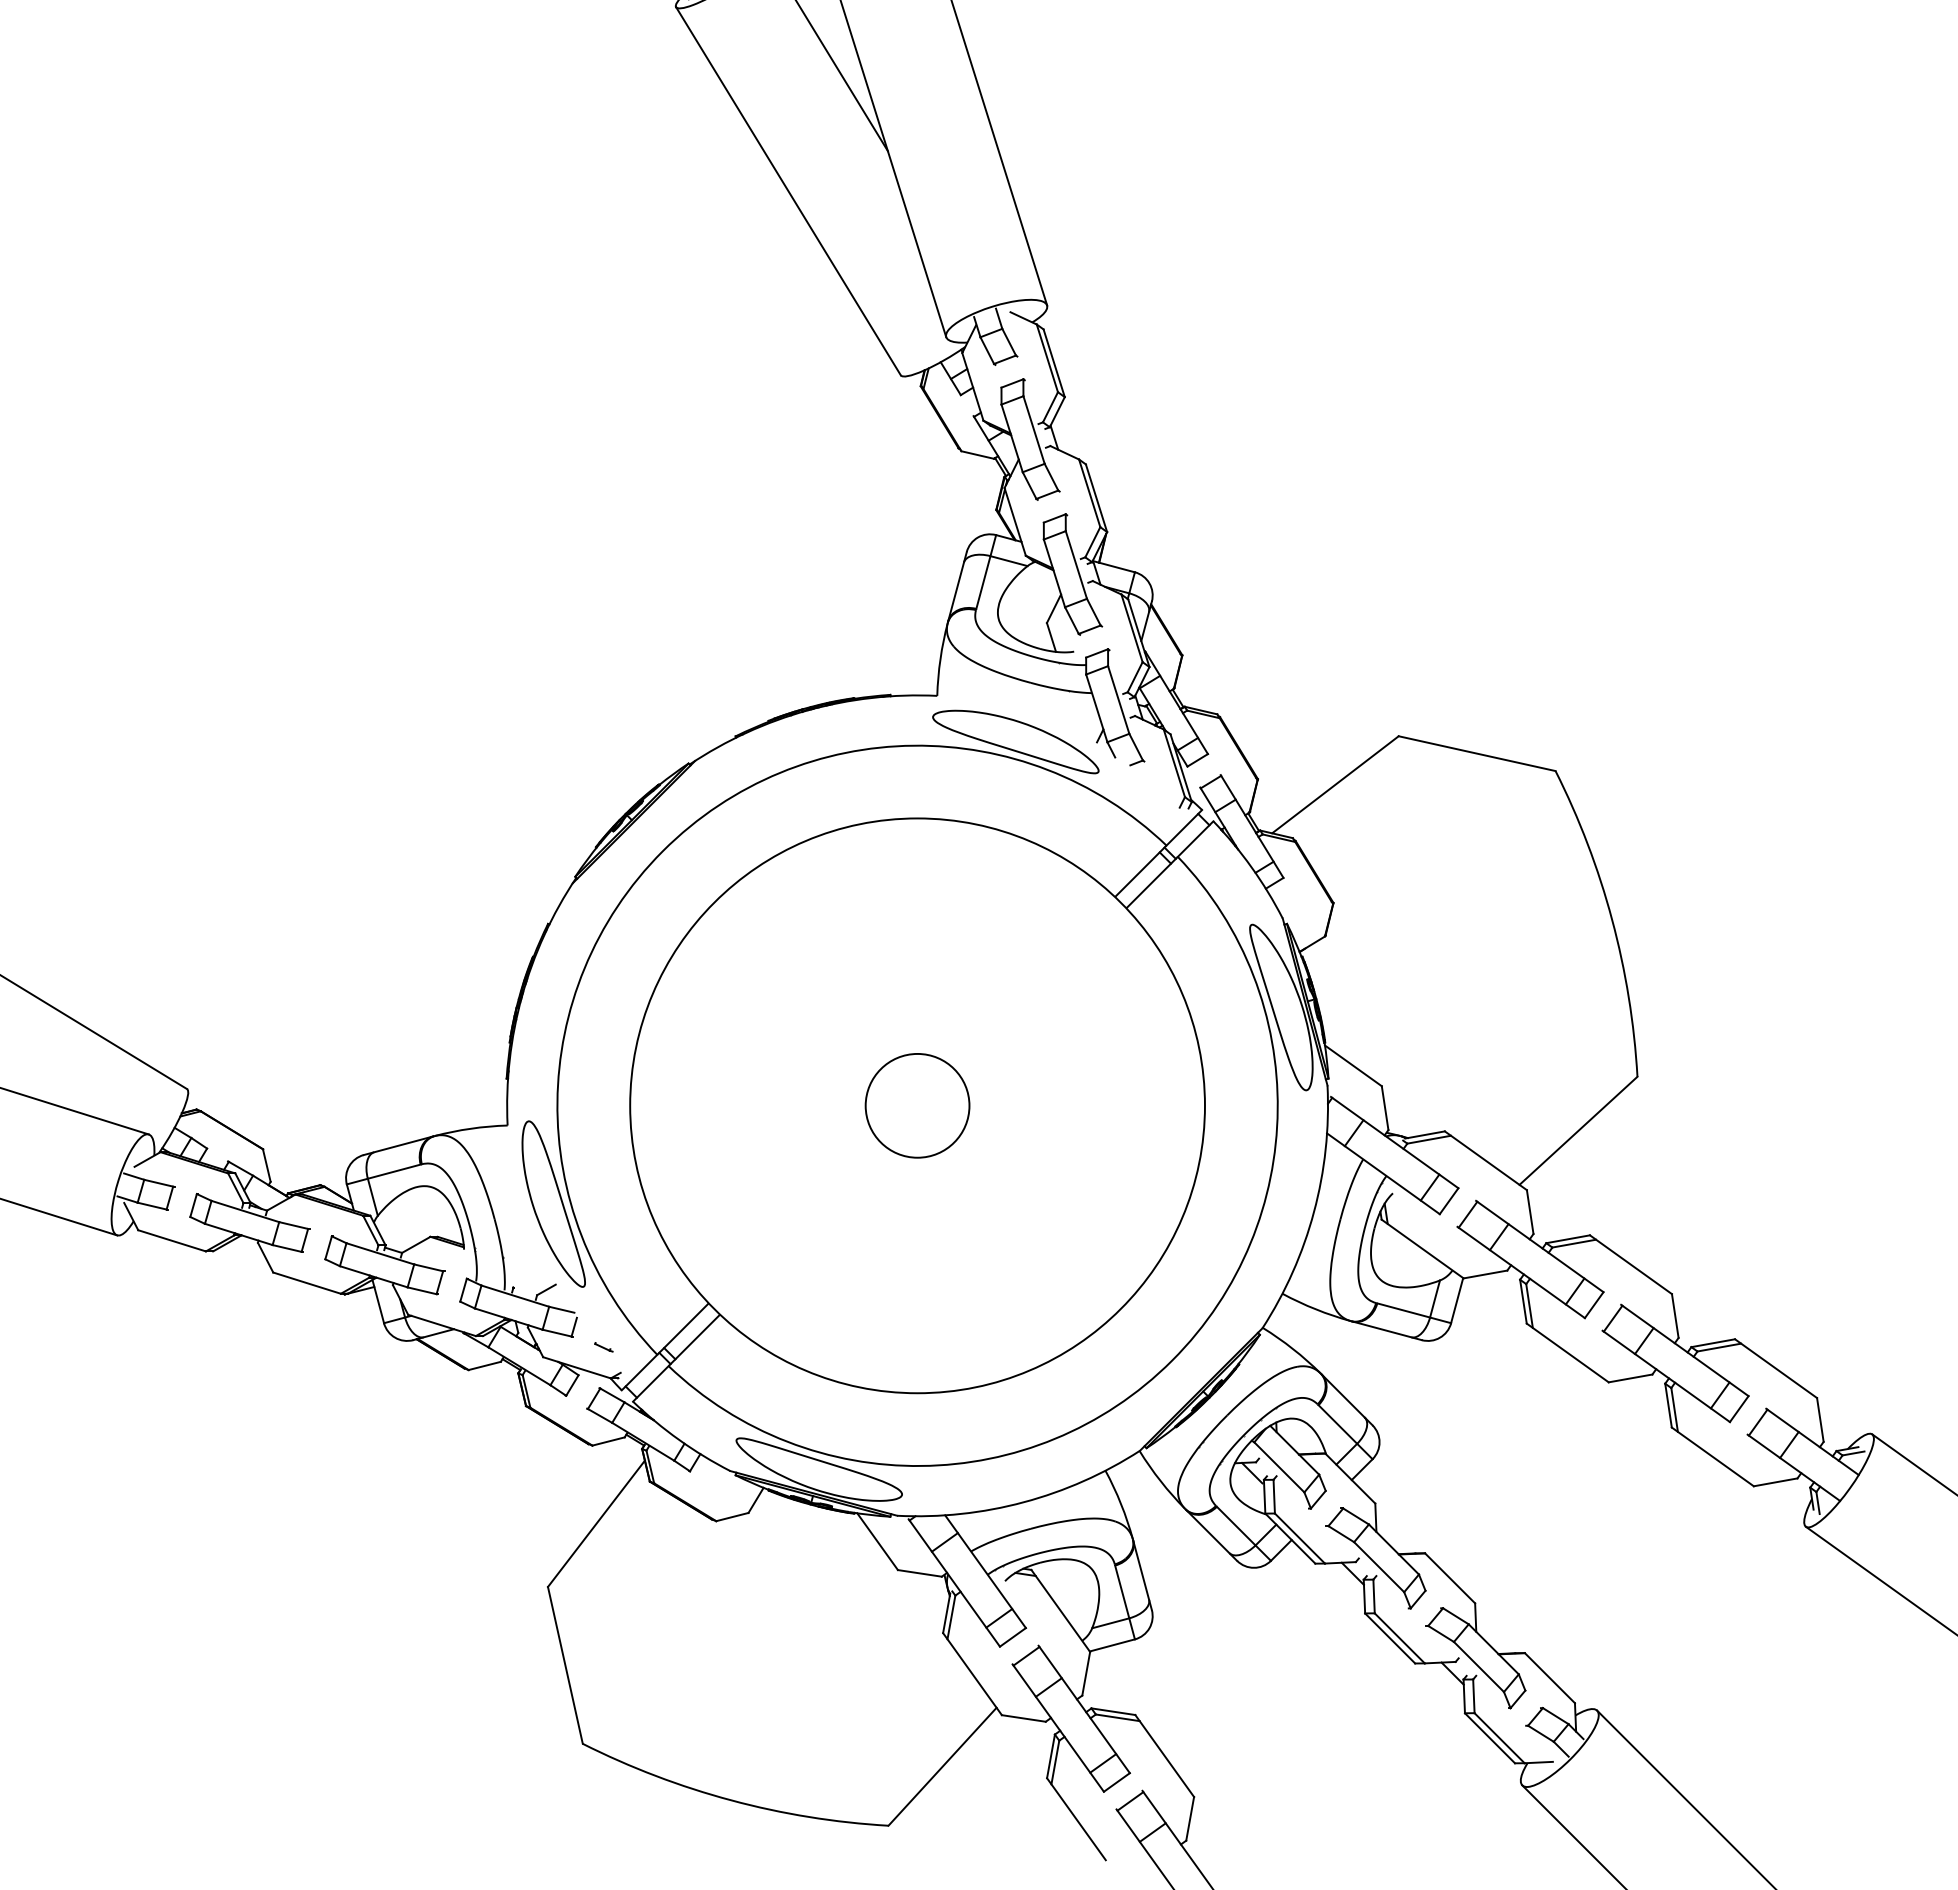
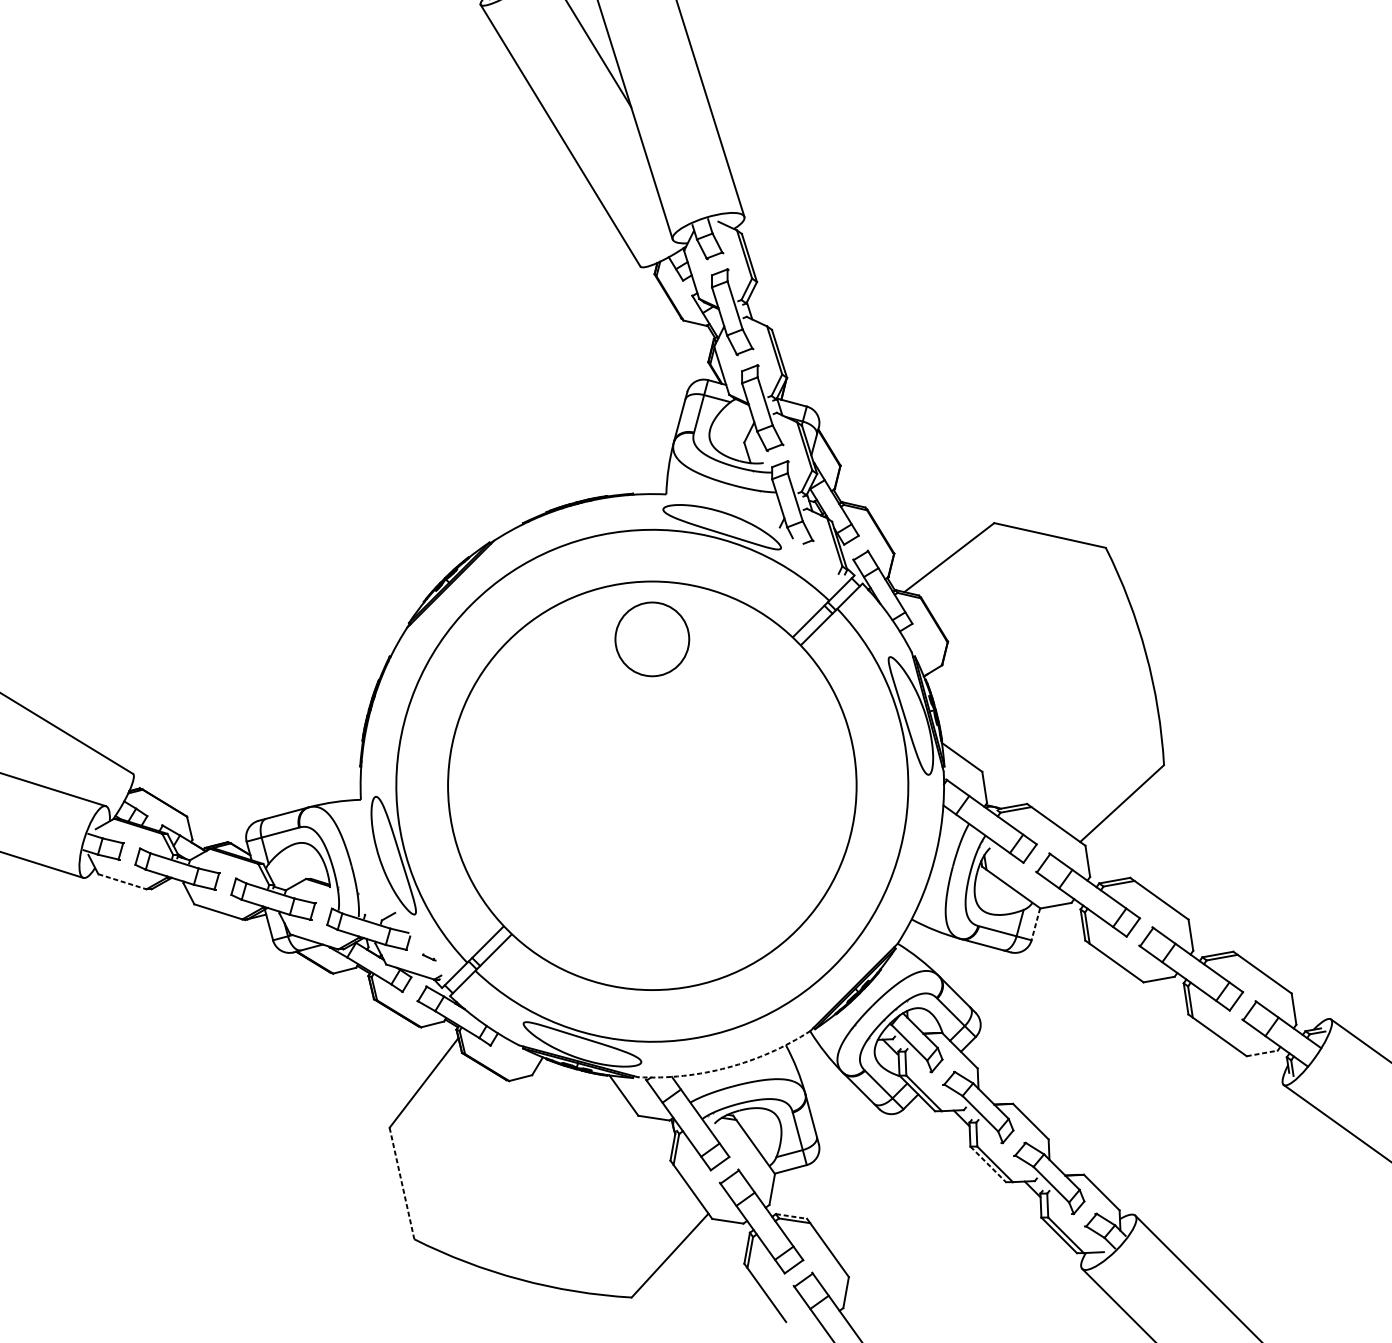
circle: (917, 1105) -> (652, 639), moved
line: (172, 1240) -> (122, 881), solid -> dashed
line: (1457, 1301) -> (1036, 924), solid -> dashed
line: (1776, 1482) -> (1262, 1053), solid -> dashed
arc: (1023, 1502) -> (727, 1067), solid -> dashed
line: (1390, 1638) -> (988, 1164), solid -> dashed
line: (565, 1665) -> (402, 1183), solid -> dashed
line: (1113, 1711) -> (791, 1216), solid -> dashed

